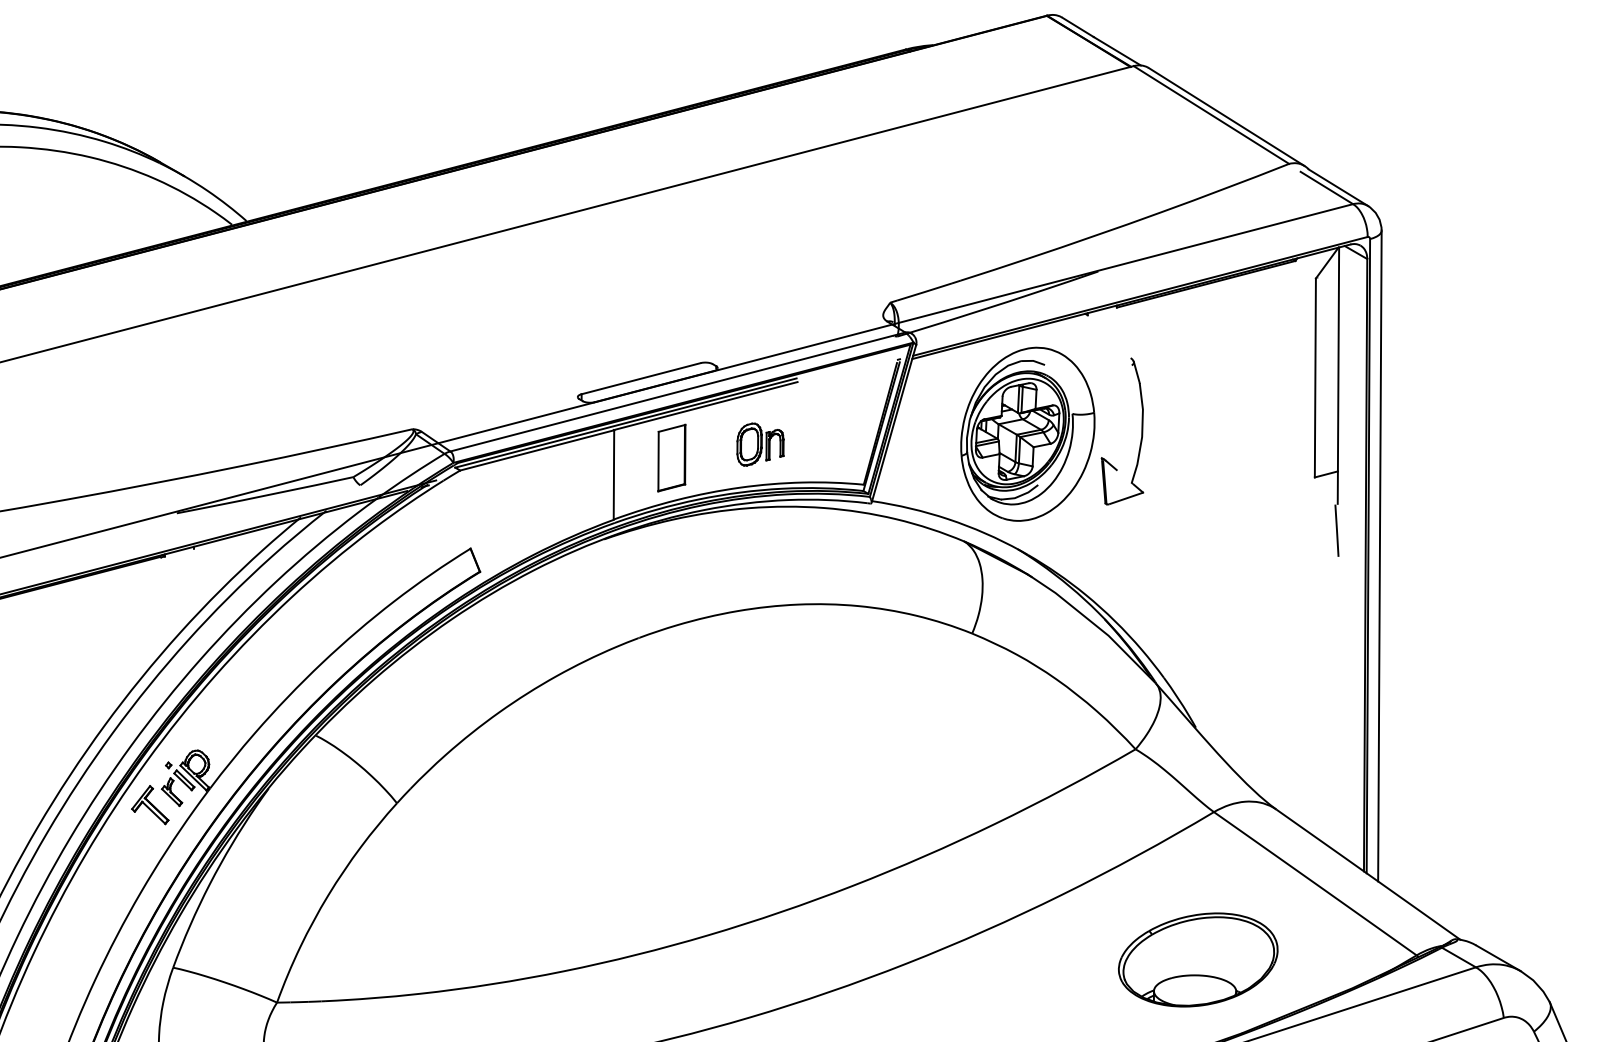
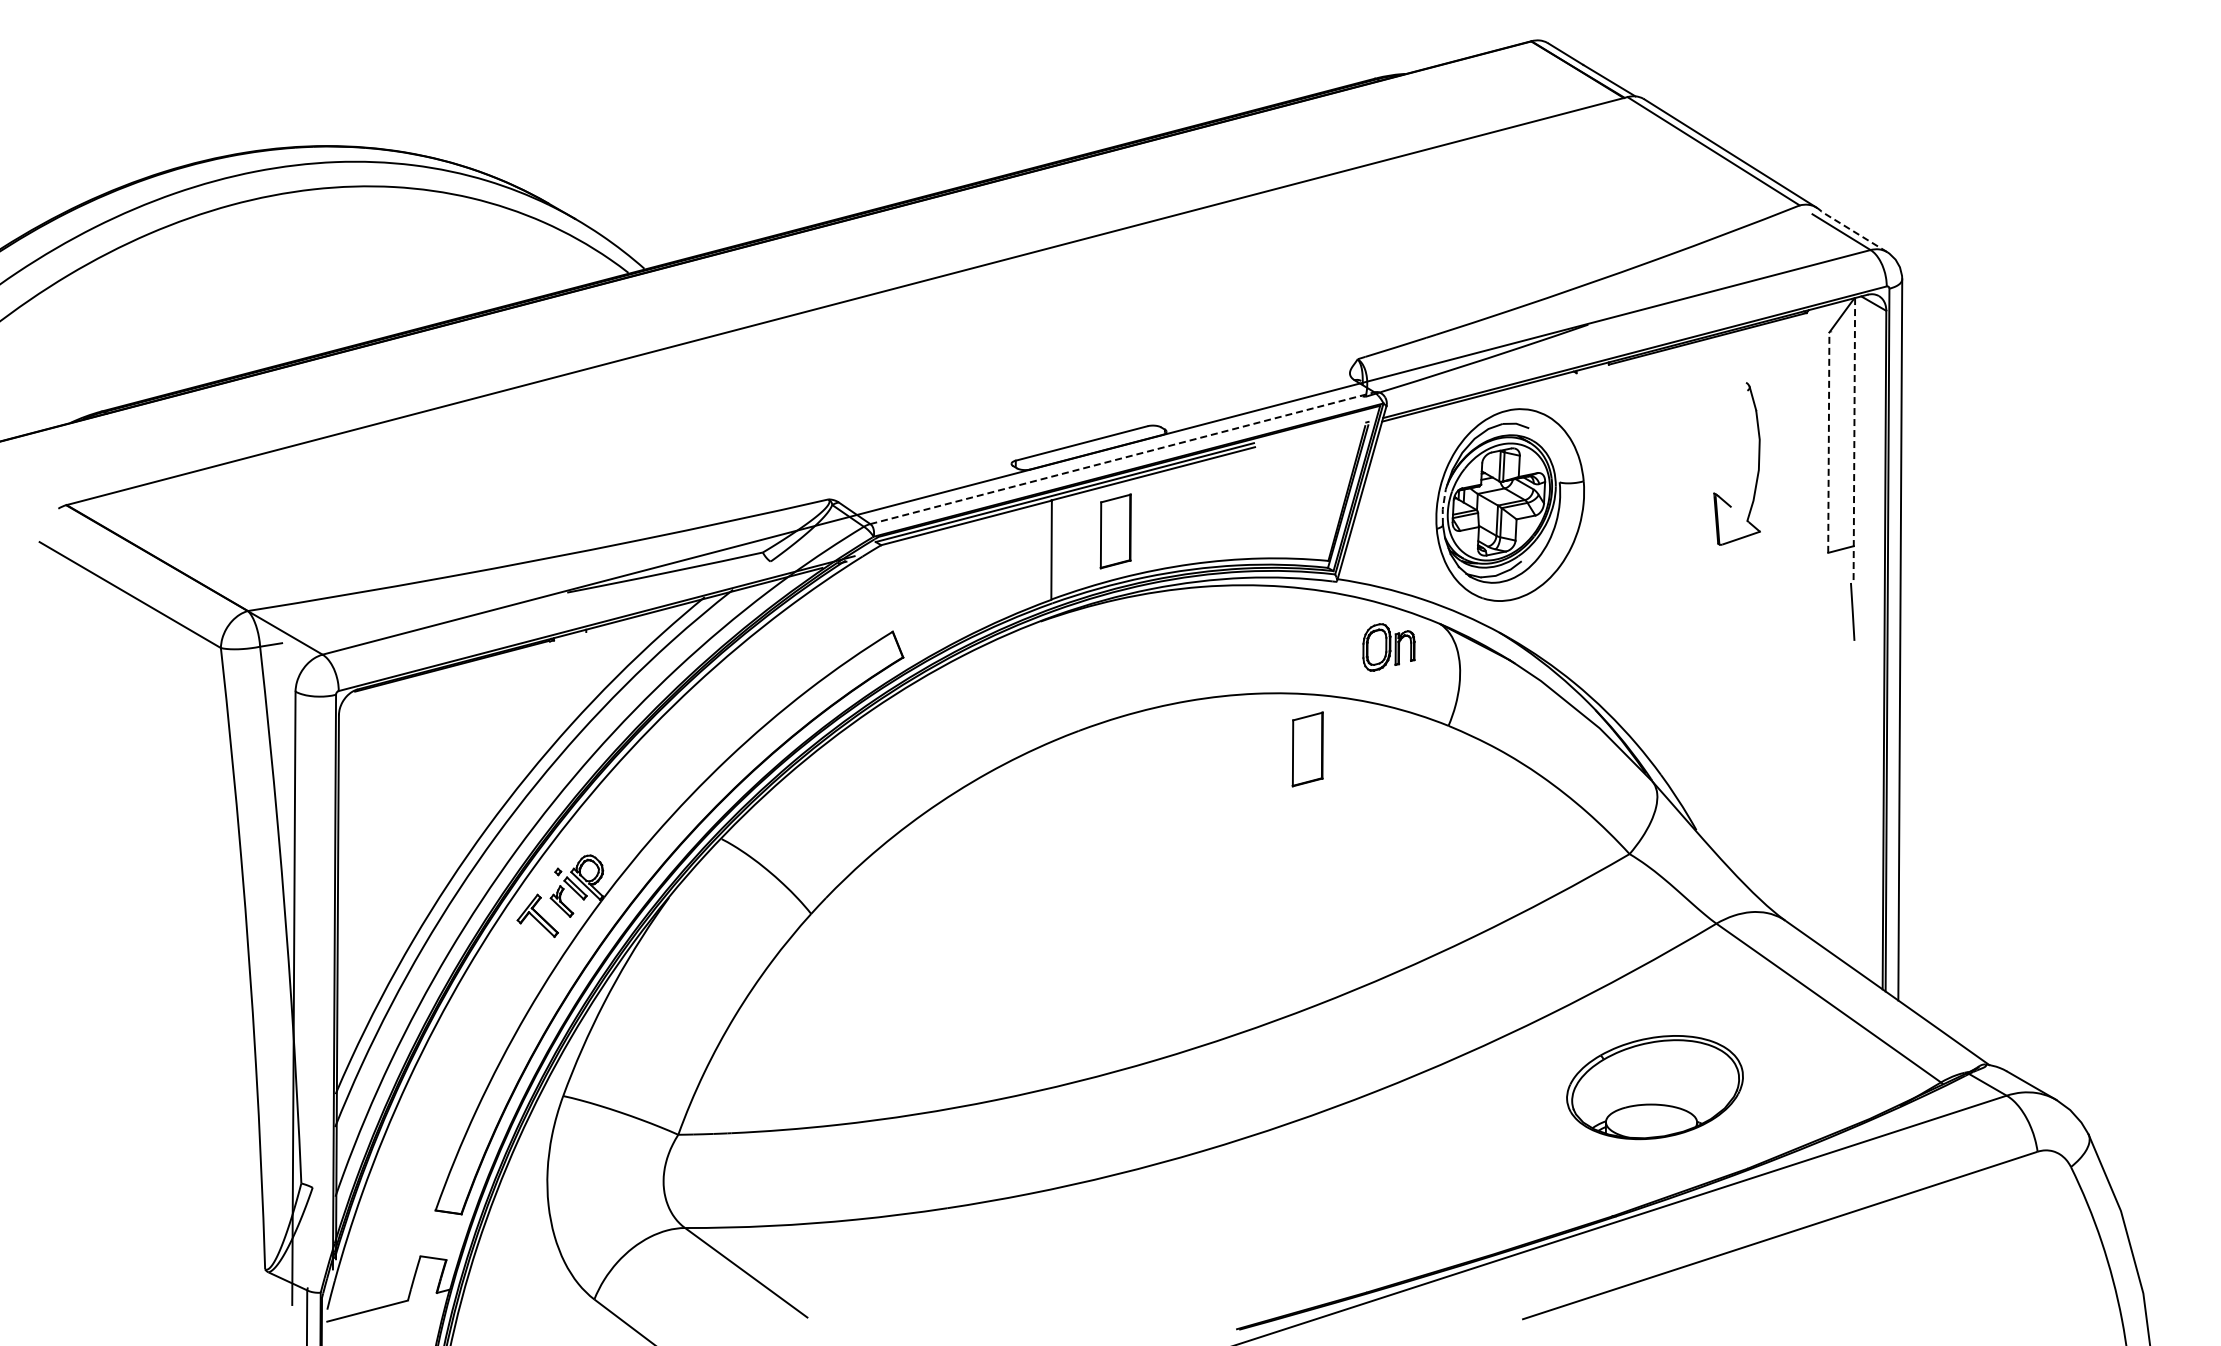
line: (1338, 187) -> (1854, 231), solid -> dashed
line: (1338, 376) -> (1854, 440), solid -> dashed
line: (1315, 377) -> (1828, 442), solid -> dashed
line: (677, 392) -> (1122, 458), solid -> dashed
part: (1141, 431) -> (1758, 463), moved
line: (967, 436) -> (1443, 507), solid -> dashed
part: (760, 444) -> (1388, 647), moved
part: (844, 654) -> (1307, 749), added
part: (1197, 959) -> (1654, 1087), moved

